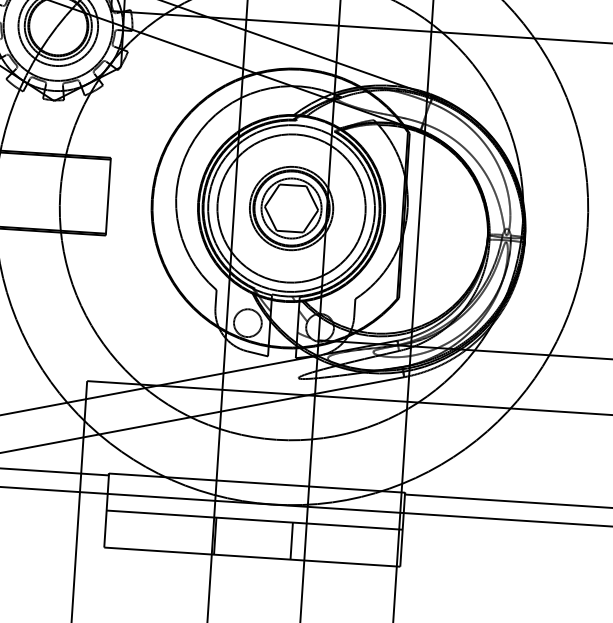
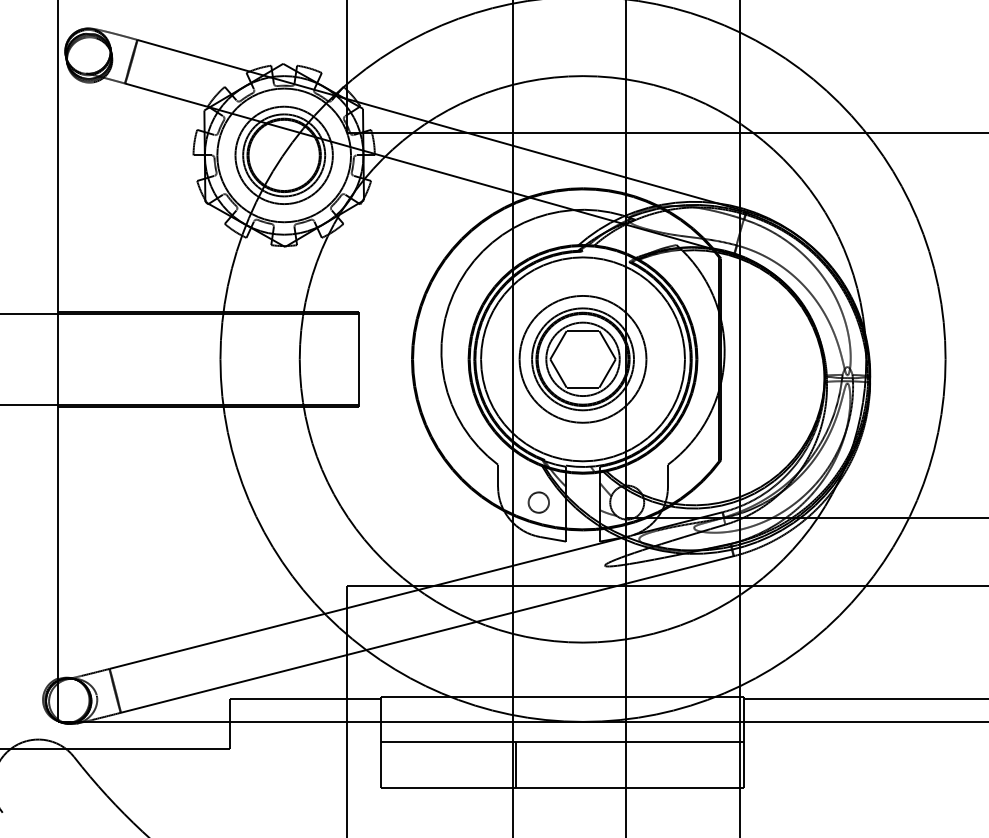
circle: (291, 208) -> (582, 359), size x0.7
circle: (247, 323) -> (538, 502), size x0.6
line: (291, 540) -> (609, 764), removed

